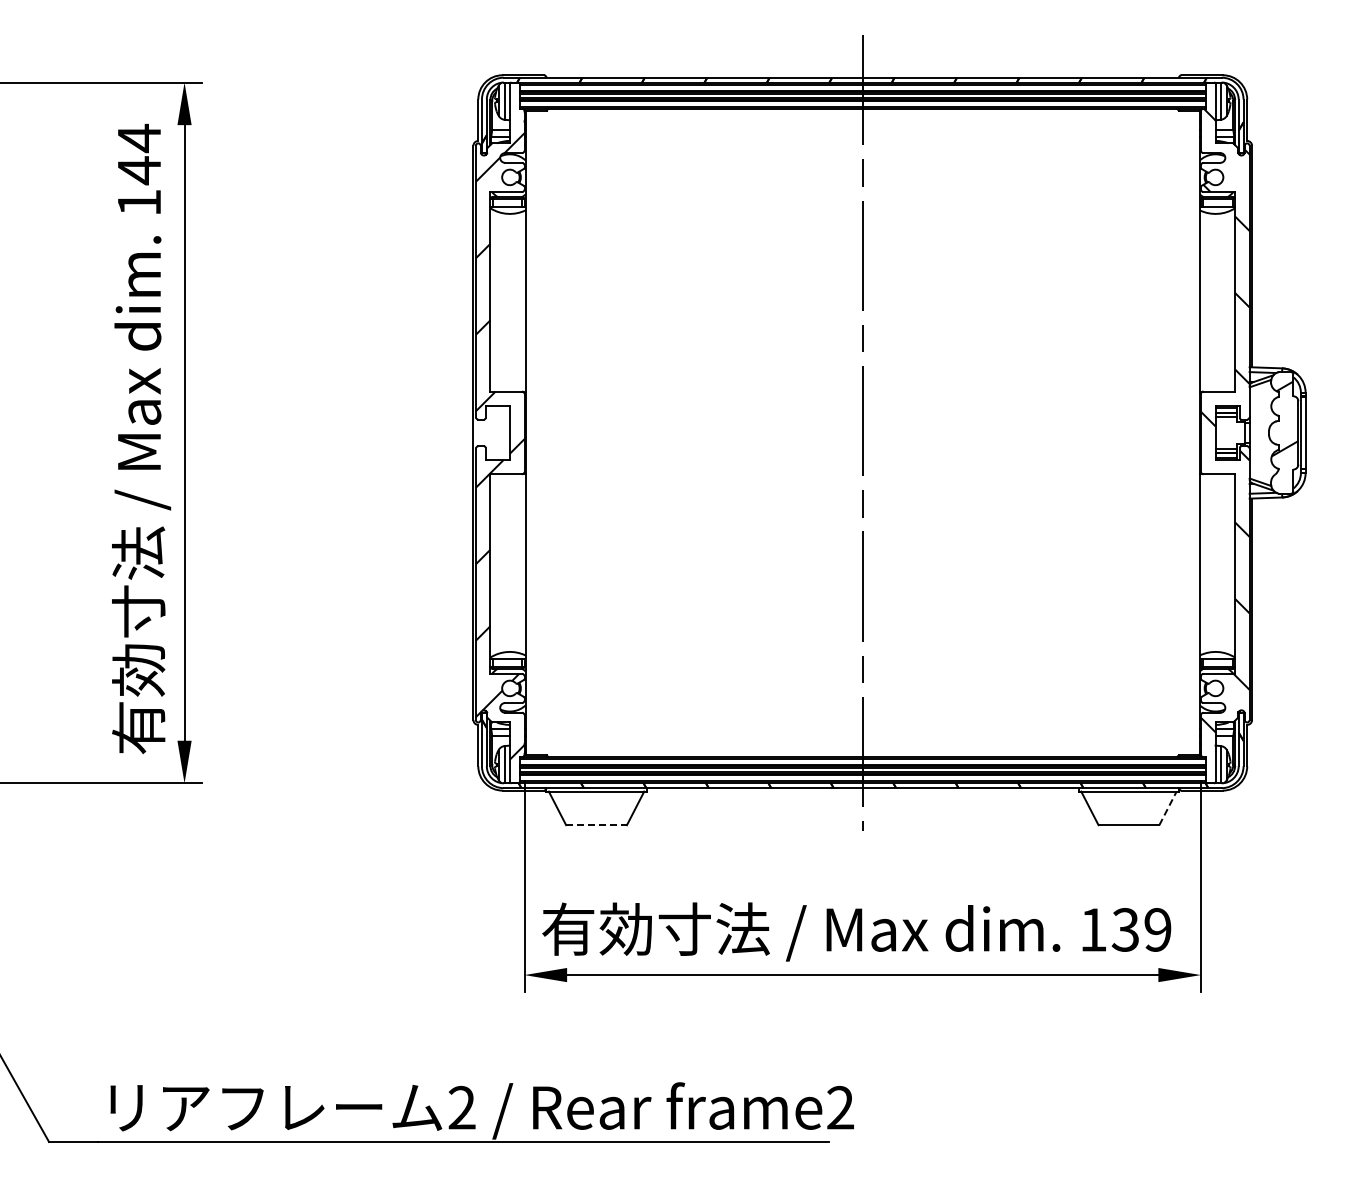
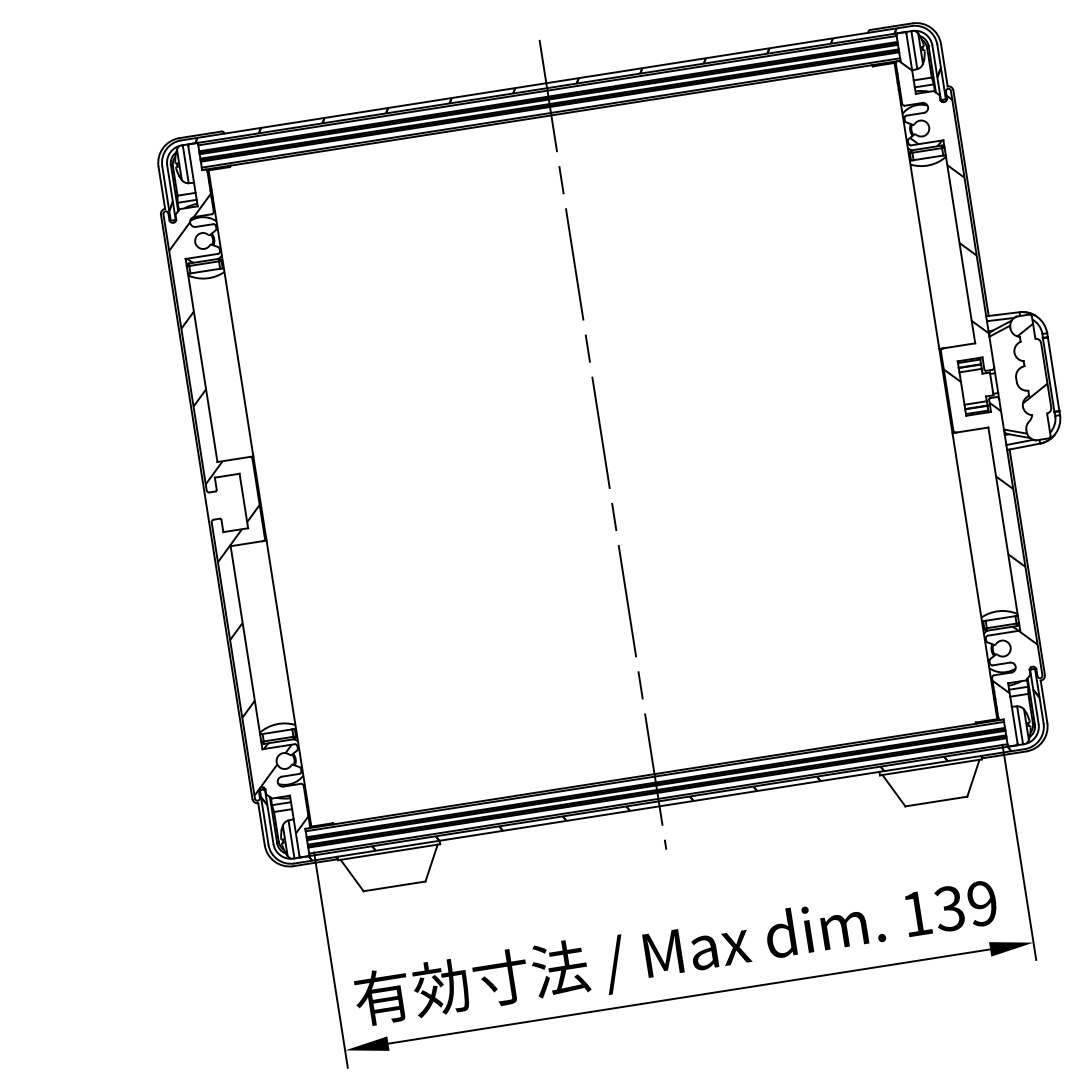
line: (1168, 808) -> (973, 778), dashed -> solid
line: (597, 825) -> (395, 886), dashed -> solid

